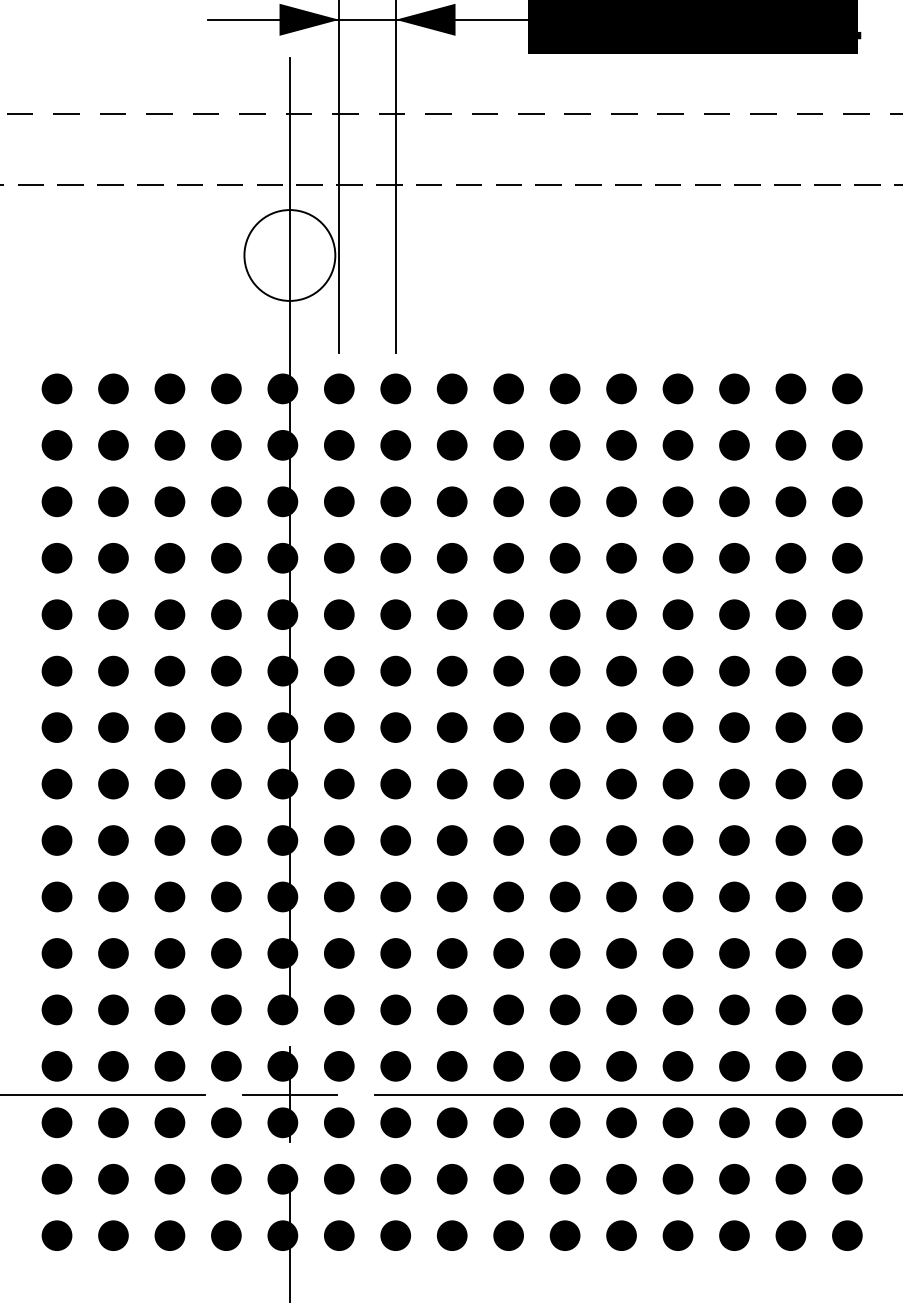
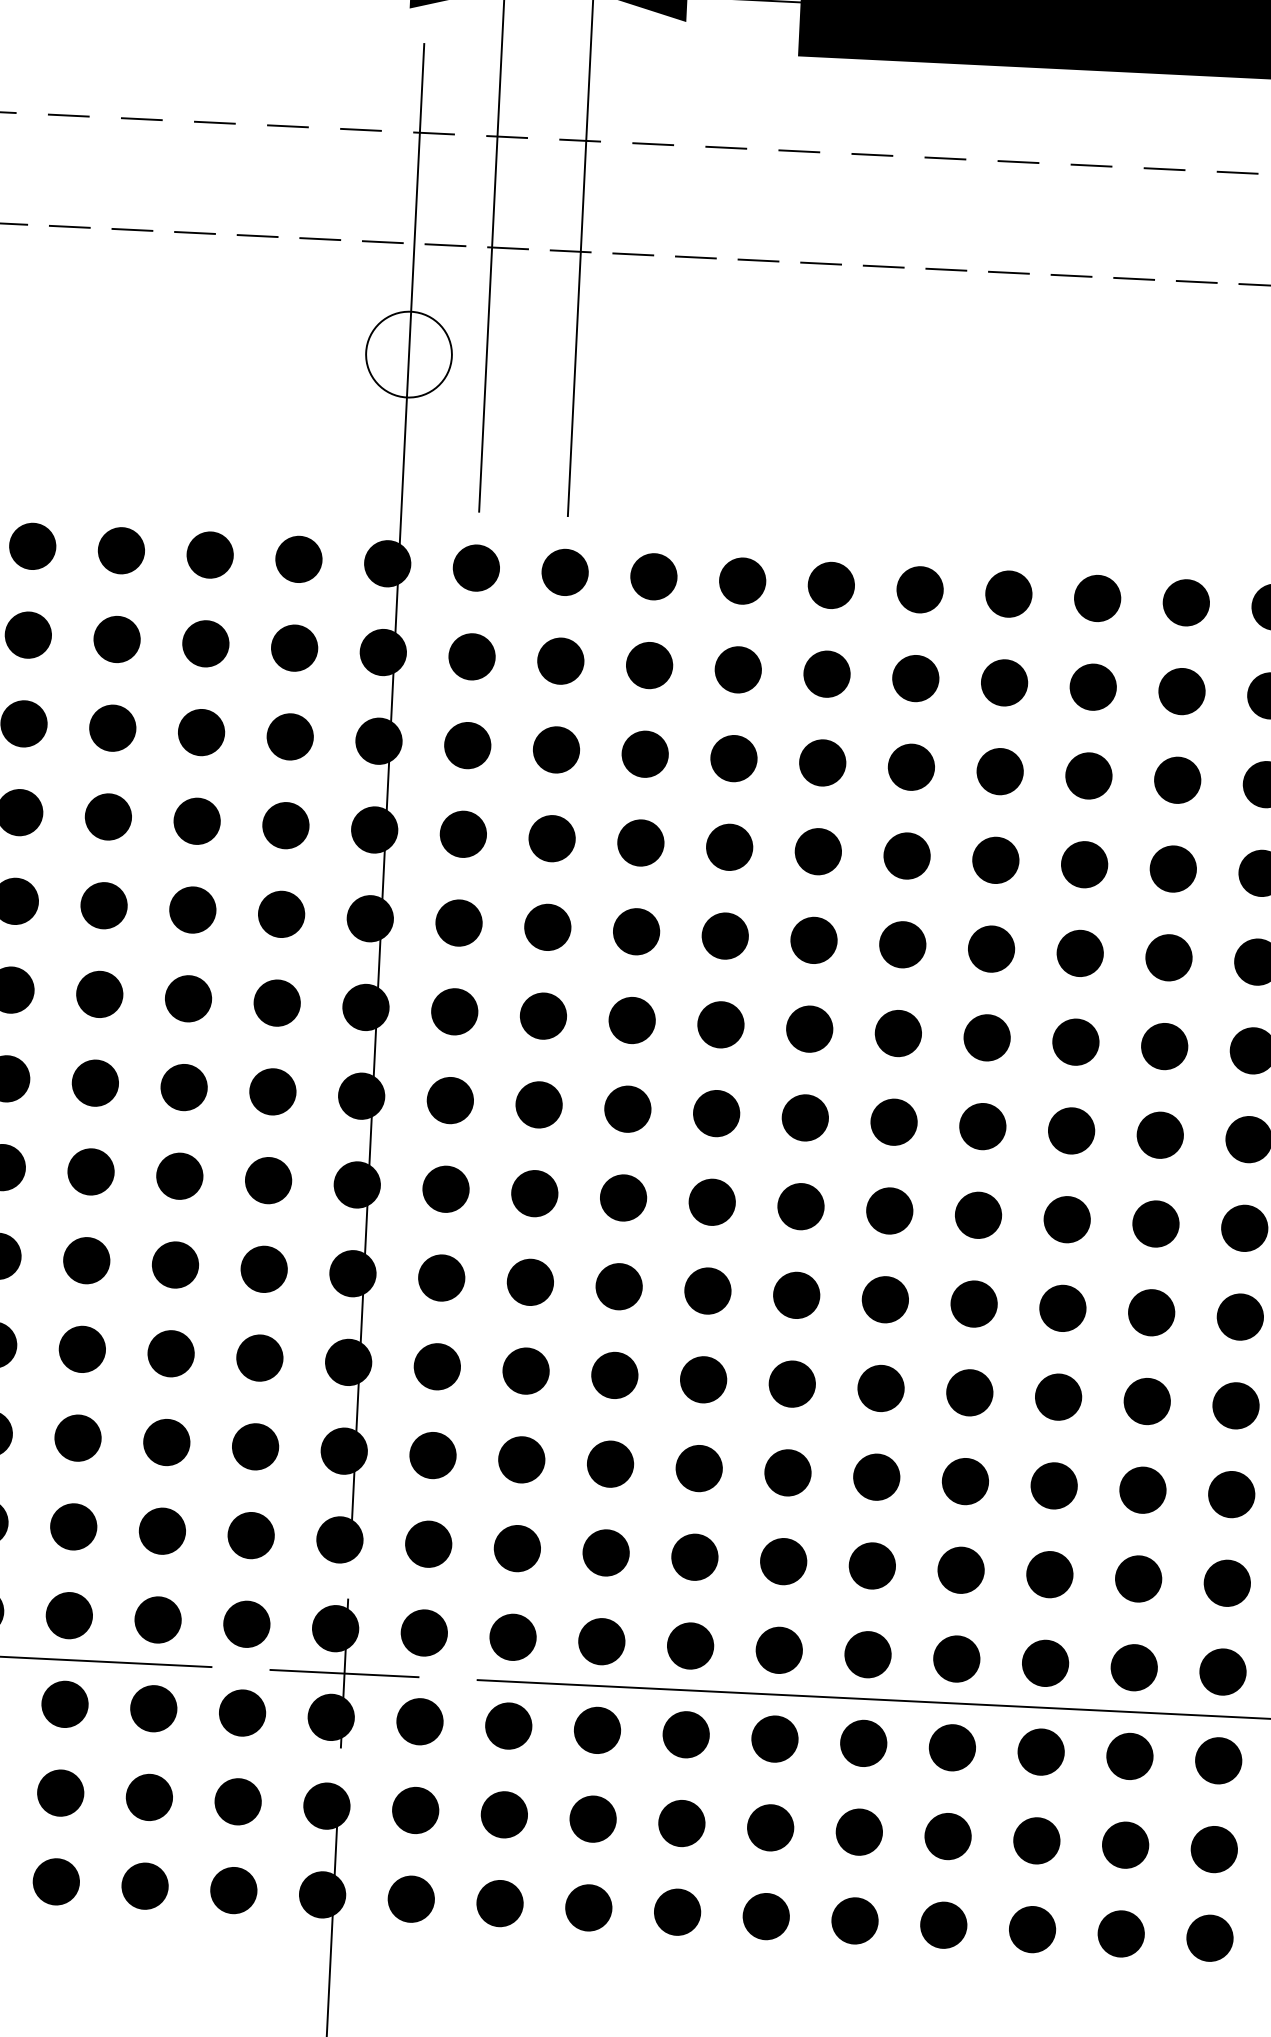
circle: (289, 255) -> (408, 354), size x0.6

